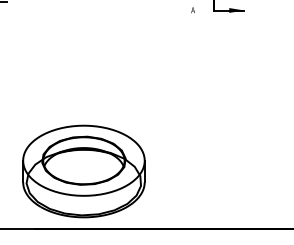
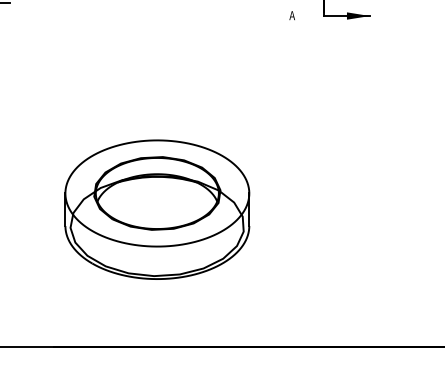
part: (83, 171) -> (156, 209), moved

